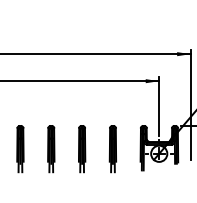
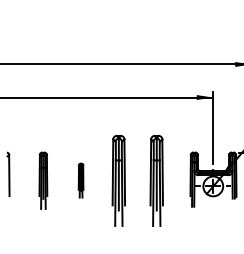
part: (50, 148) -> (80, 180), size x0.6
part: (81, 148) -> (118, 180), size x1.6
part: (112, 148) -> (156, 180), size x1.6

